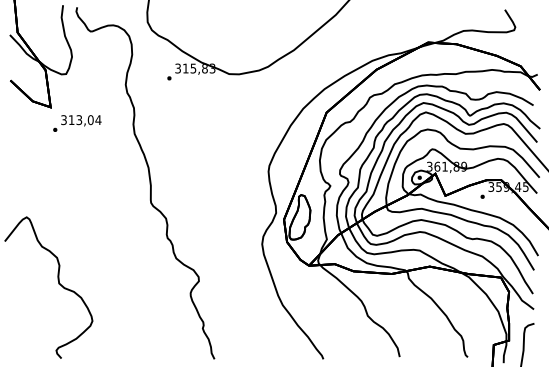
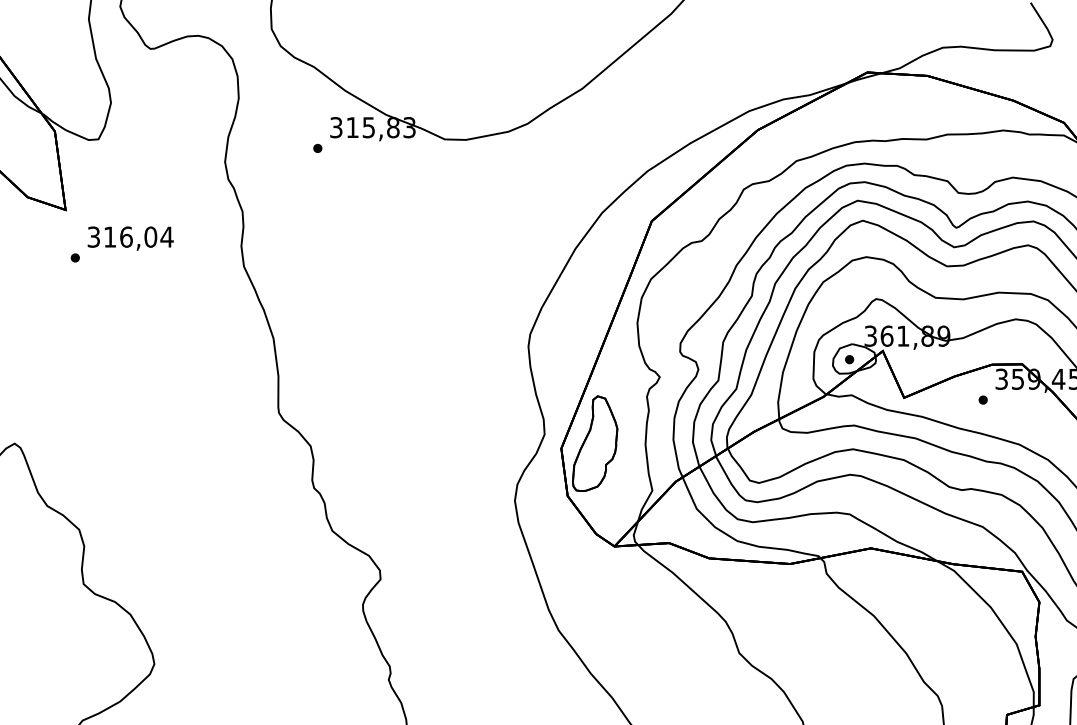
text: (79, 120) -> (126, 237), 313,04 -> 316,04

